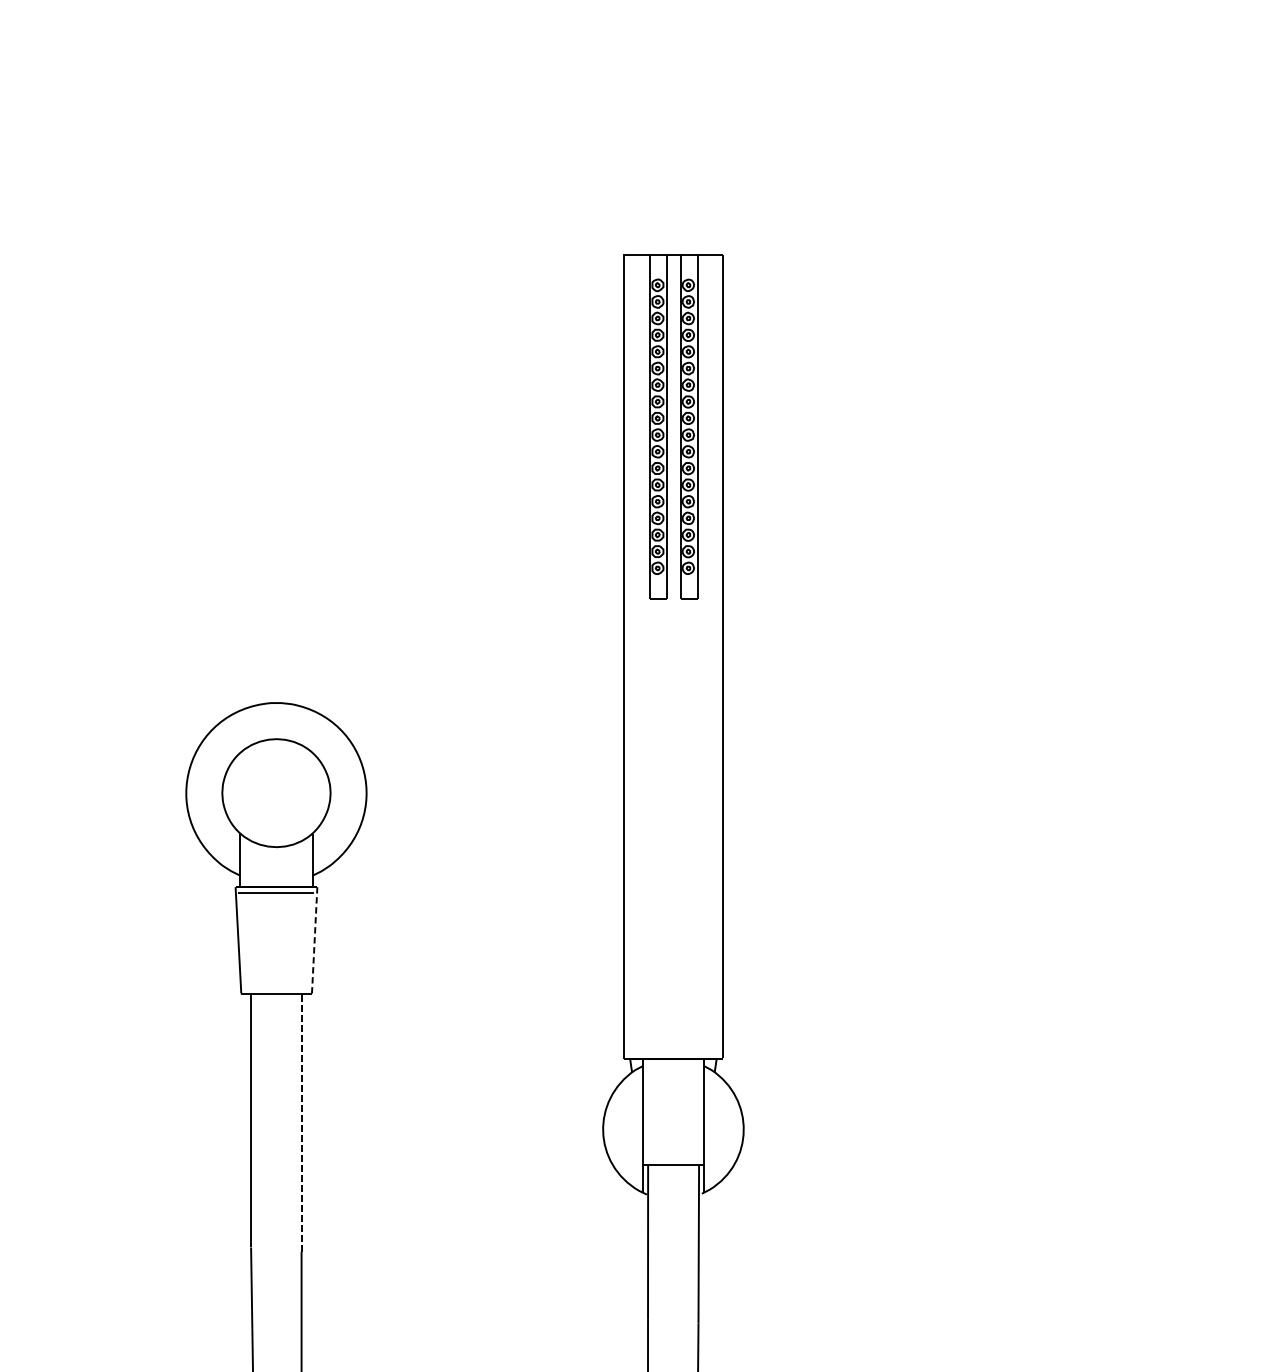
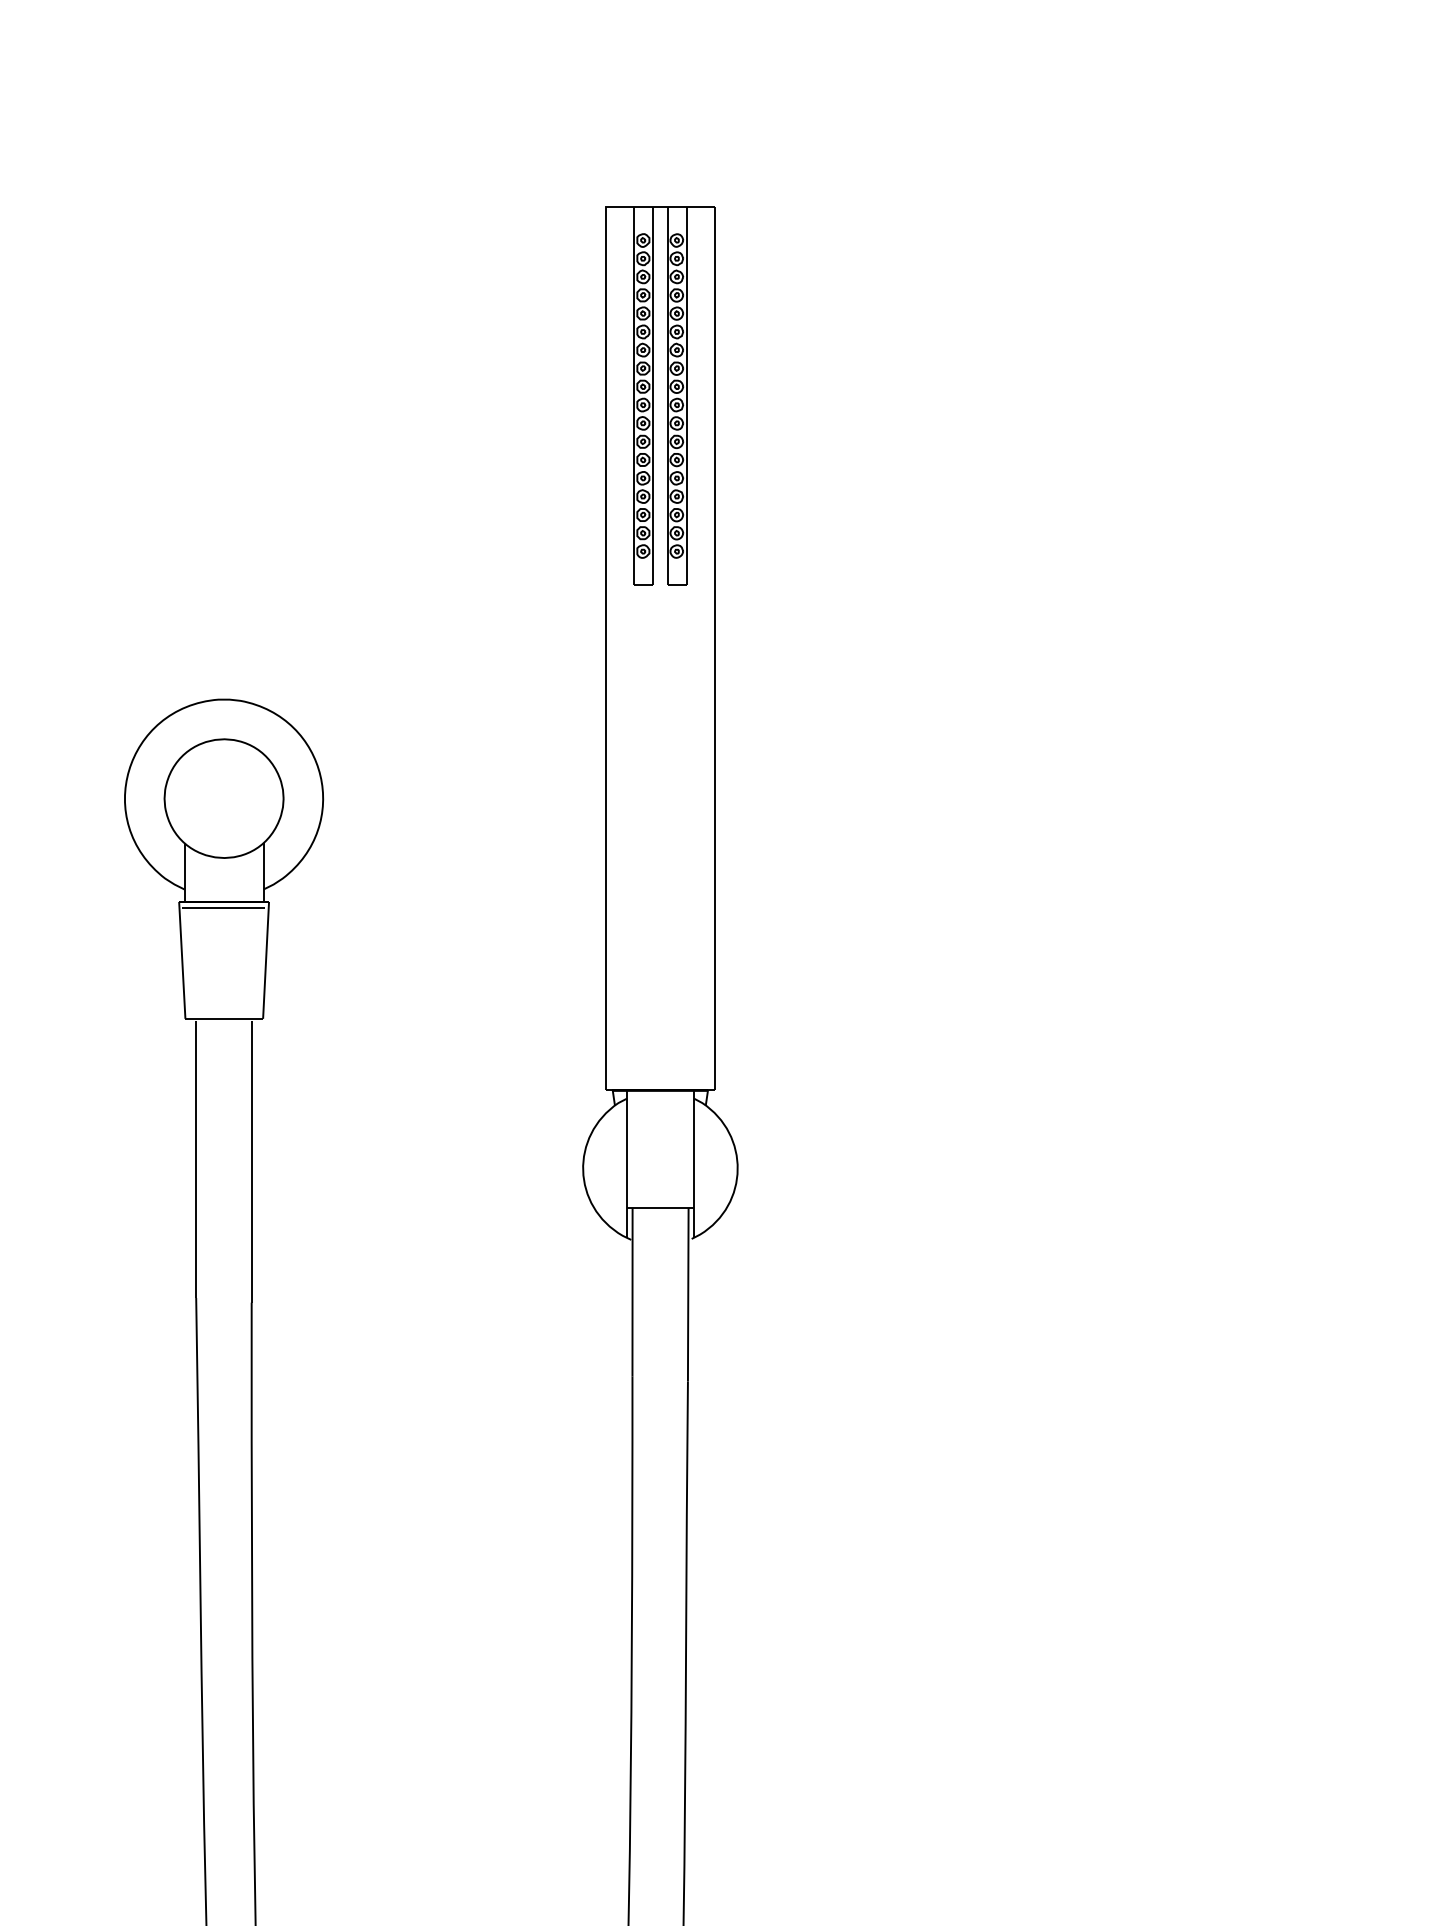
line: (315, 940) -> (266, 960), dashed -> solid
line: (301, 1123) -> (251, 1161), dashed -> solid

